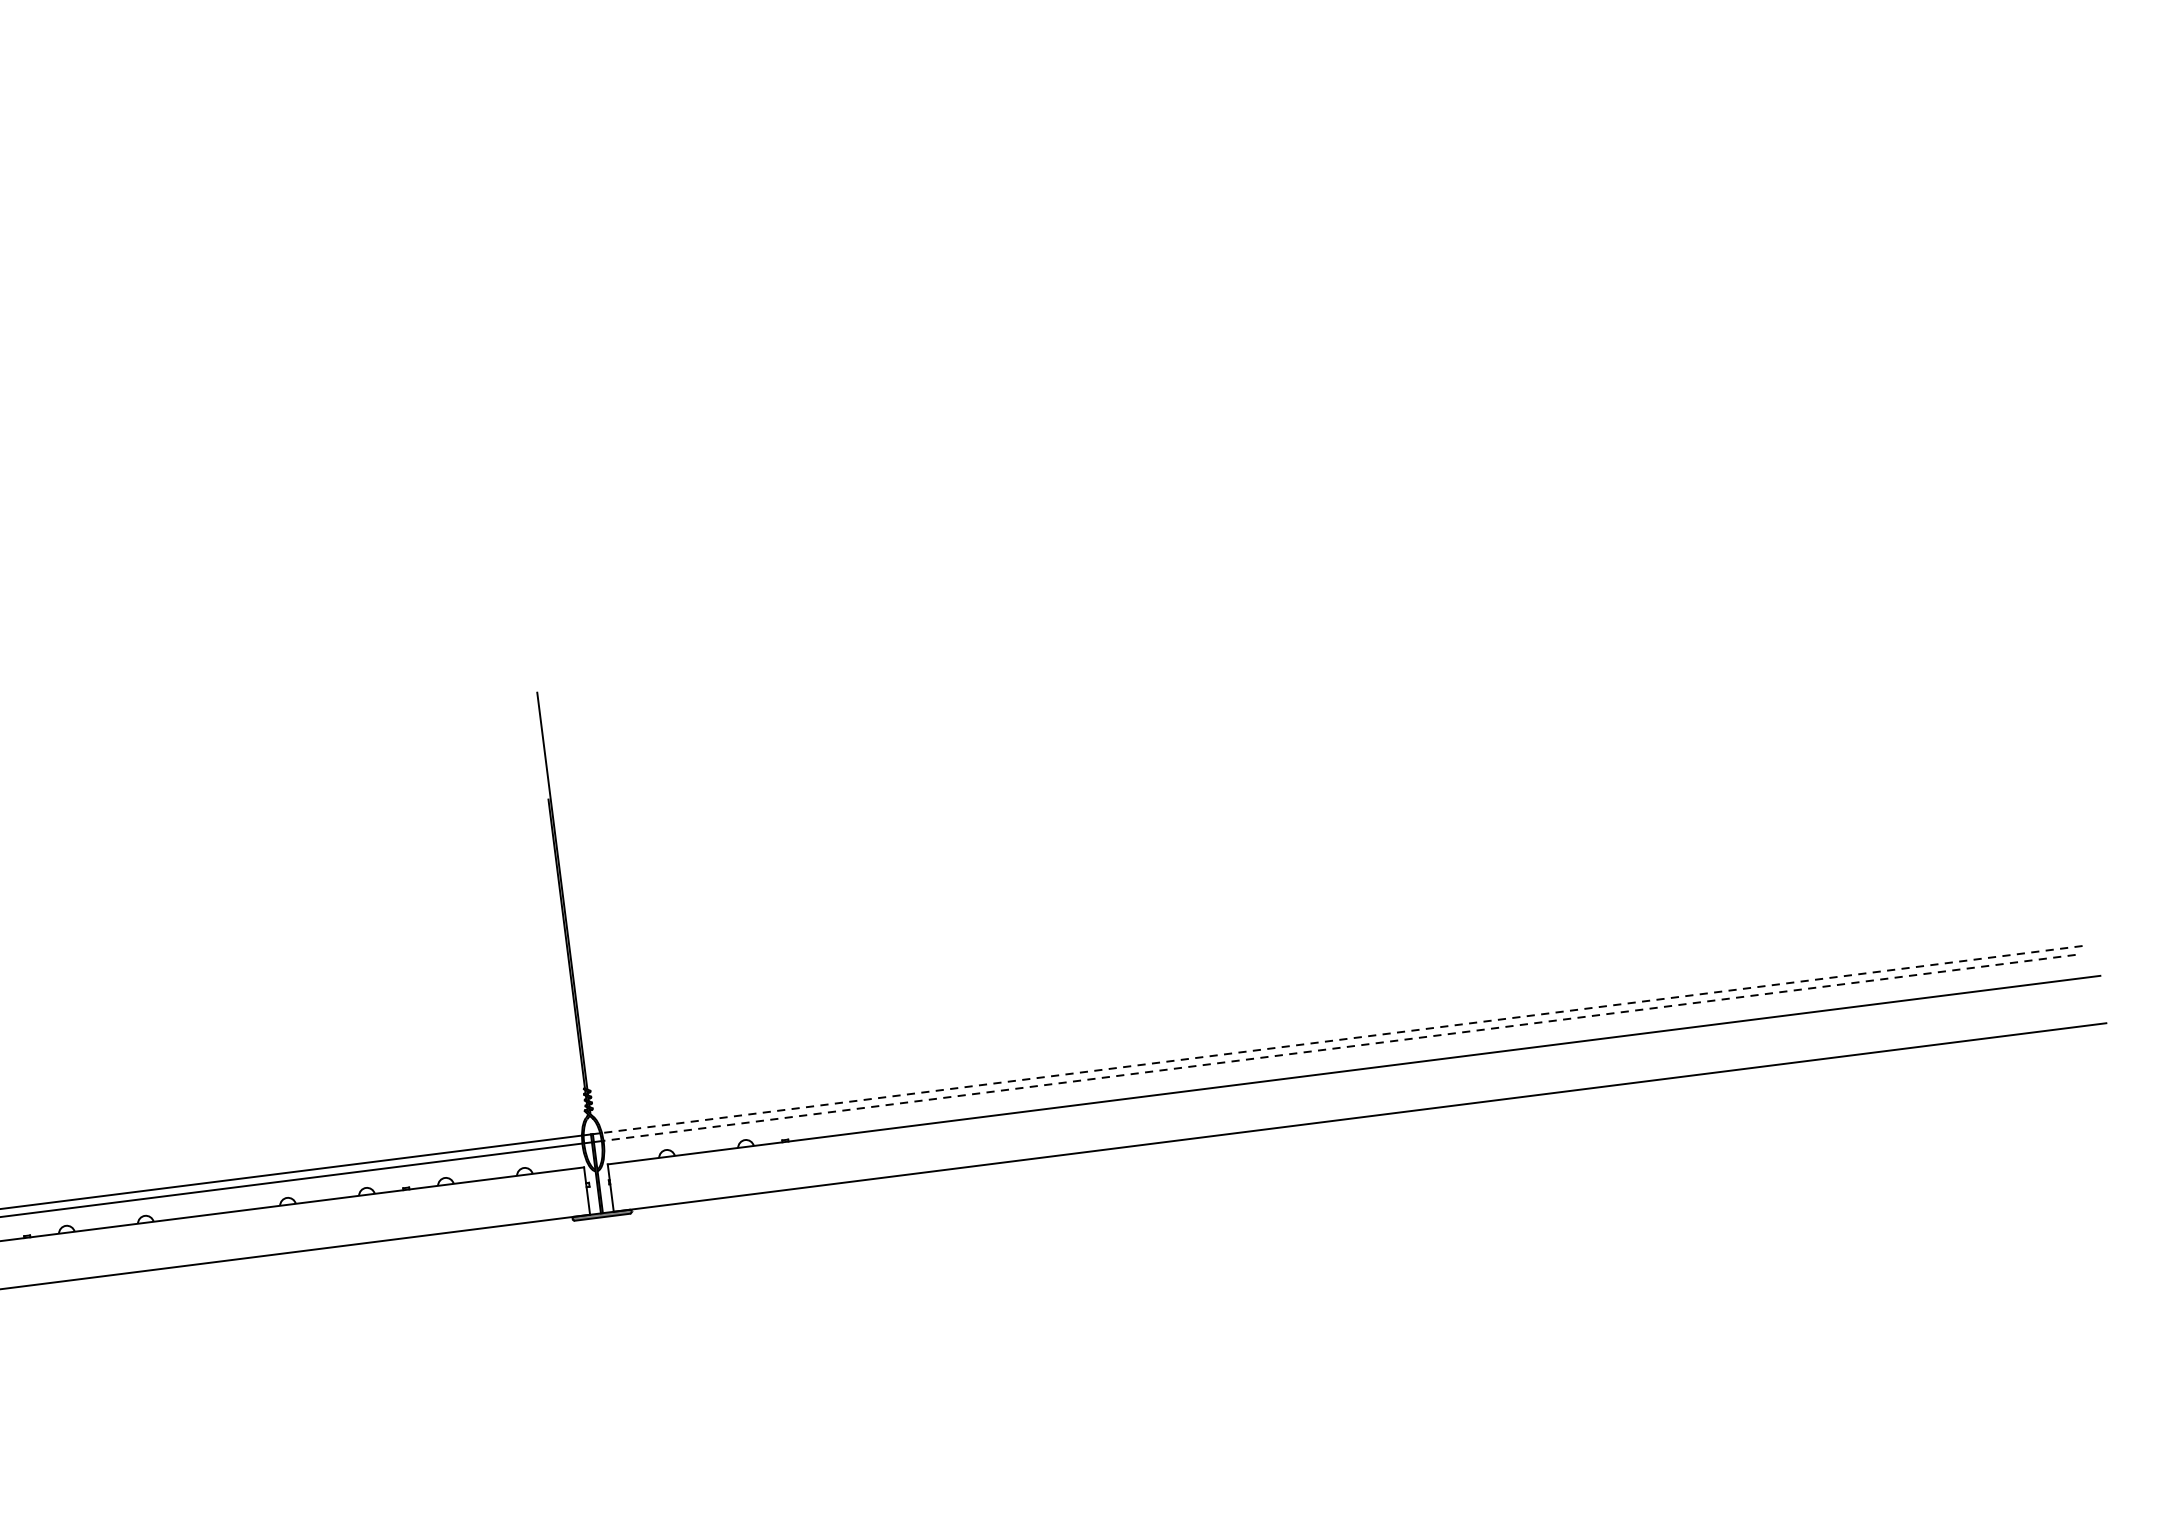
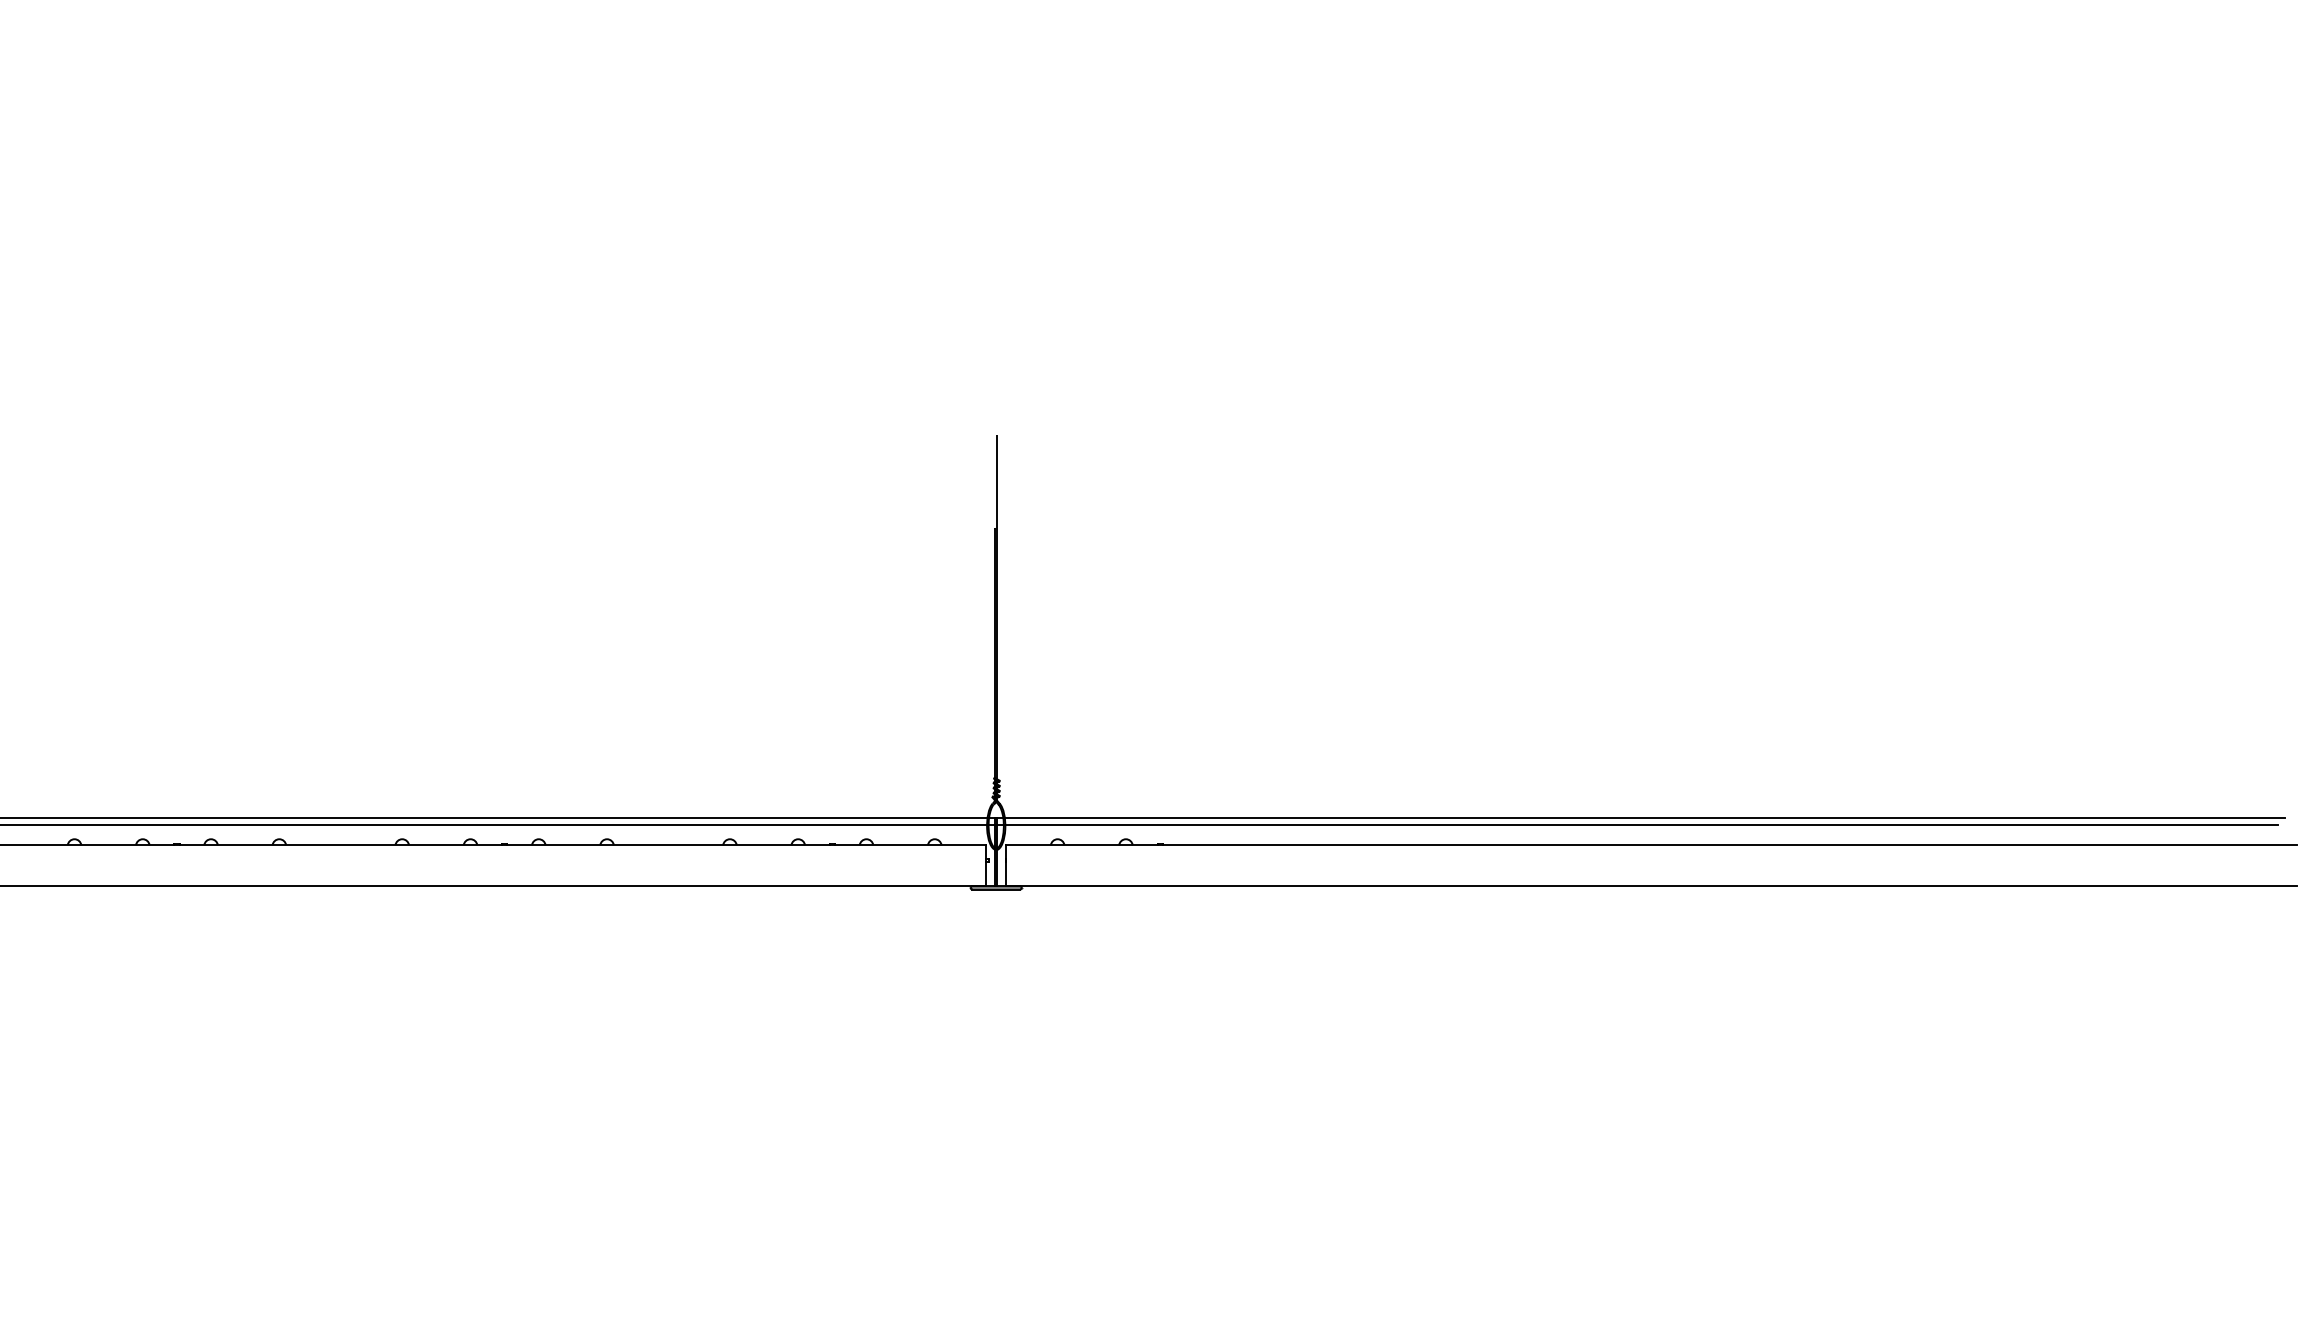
line: (1341, 1039) -> (1644, 817), dashed -> solid
line: (1339, 1047) -> (1641, 824), dashed -> solid

